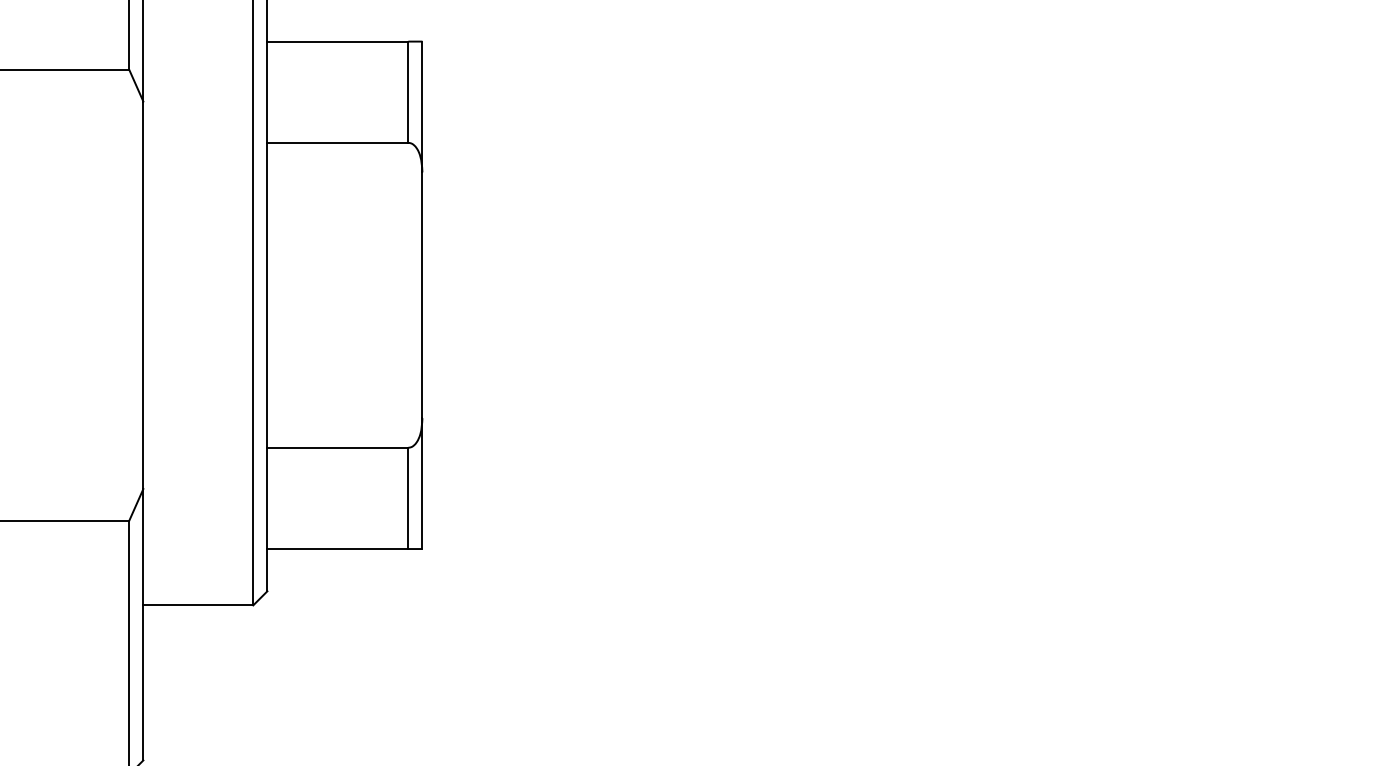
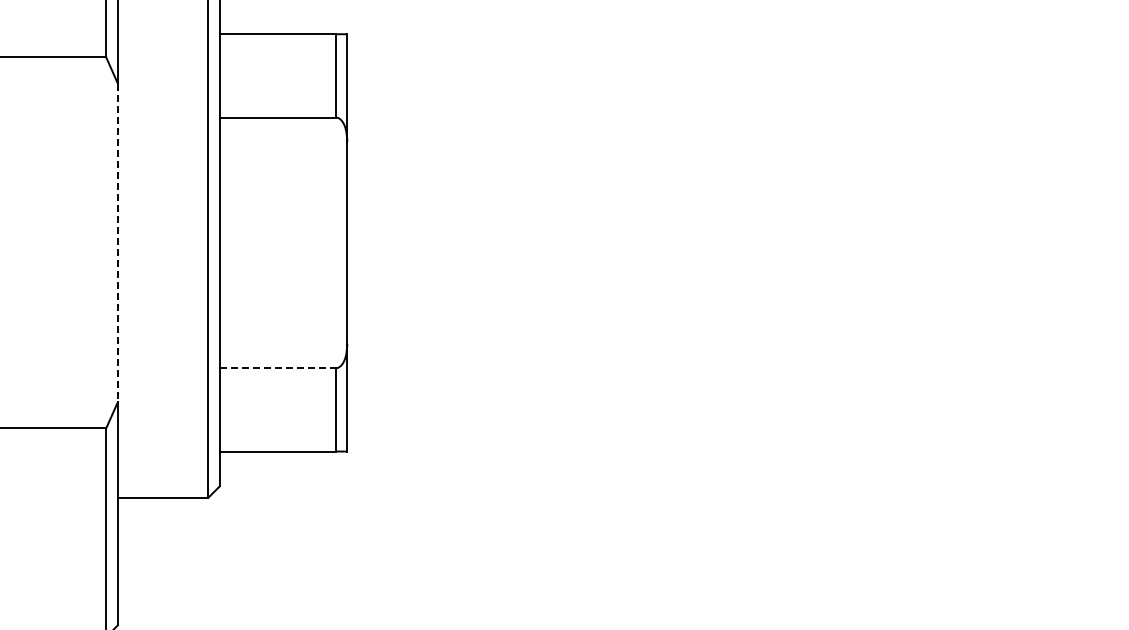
line: (142, 296) -> (117, 243), solid -> dashed
line: (337, 448) -> (277, 368), solid -> dashed

